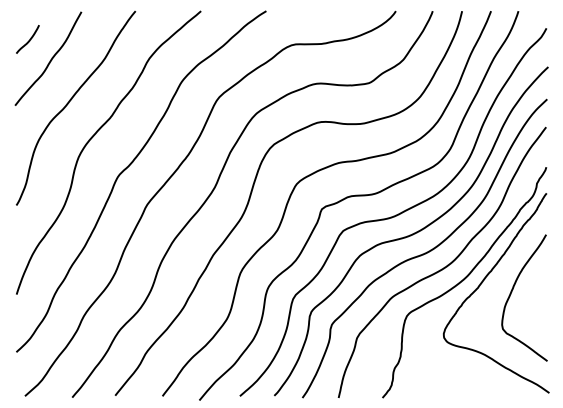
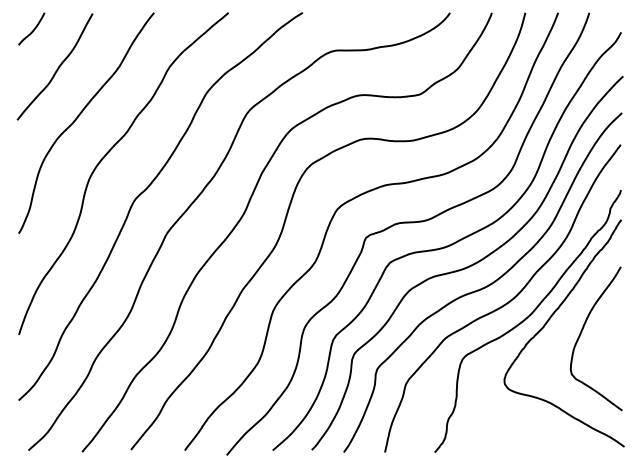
curve: (28, 40) -> (32, 30), moved

